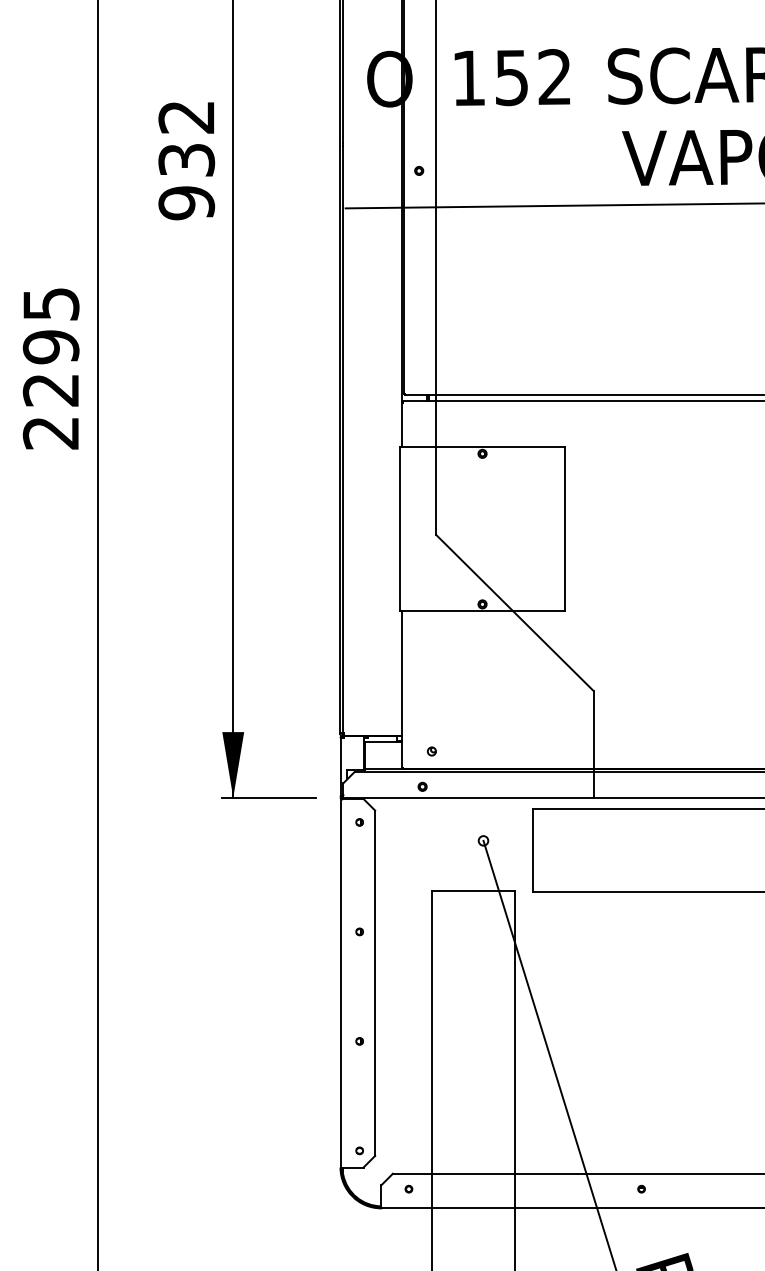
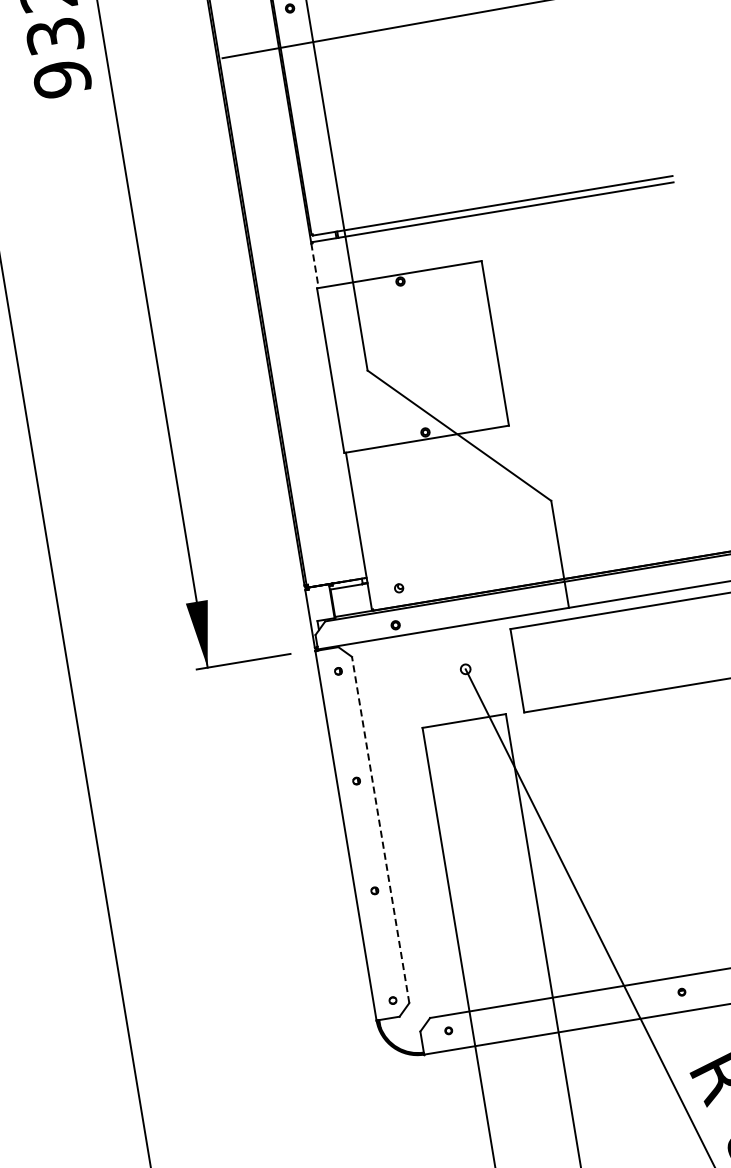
line: (402, 425) -> (315, 266), solid -> dashed
line: (375, 983) -> (381, 830), solid -> dashed

